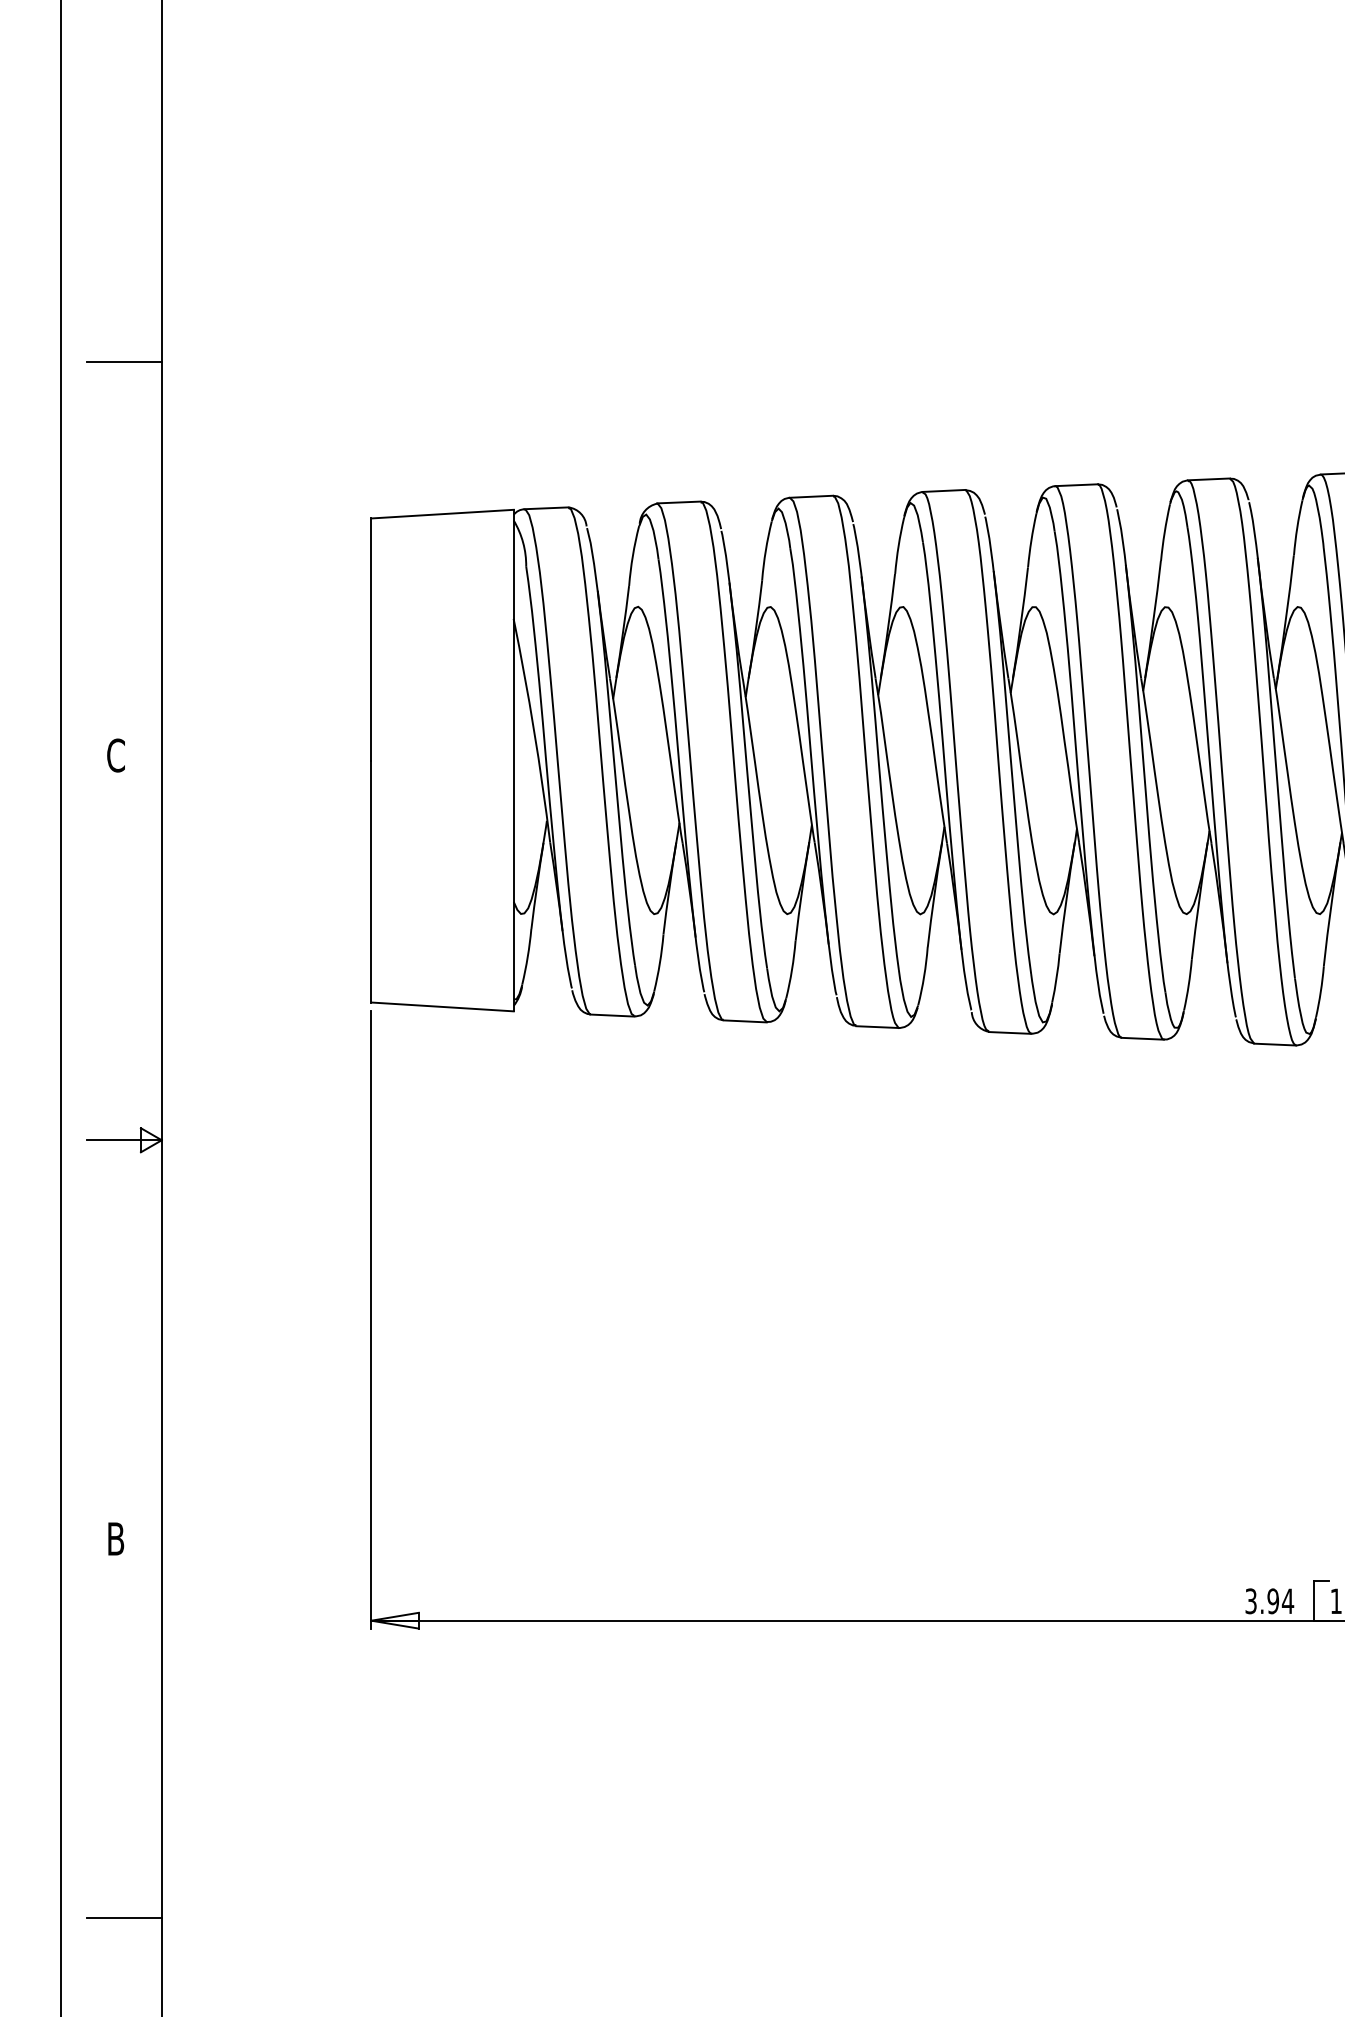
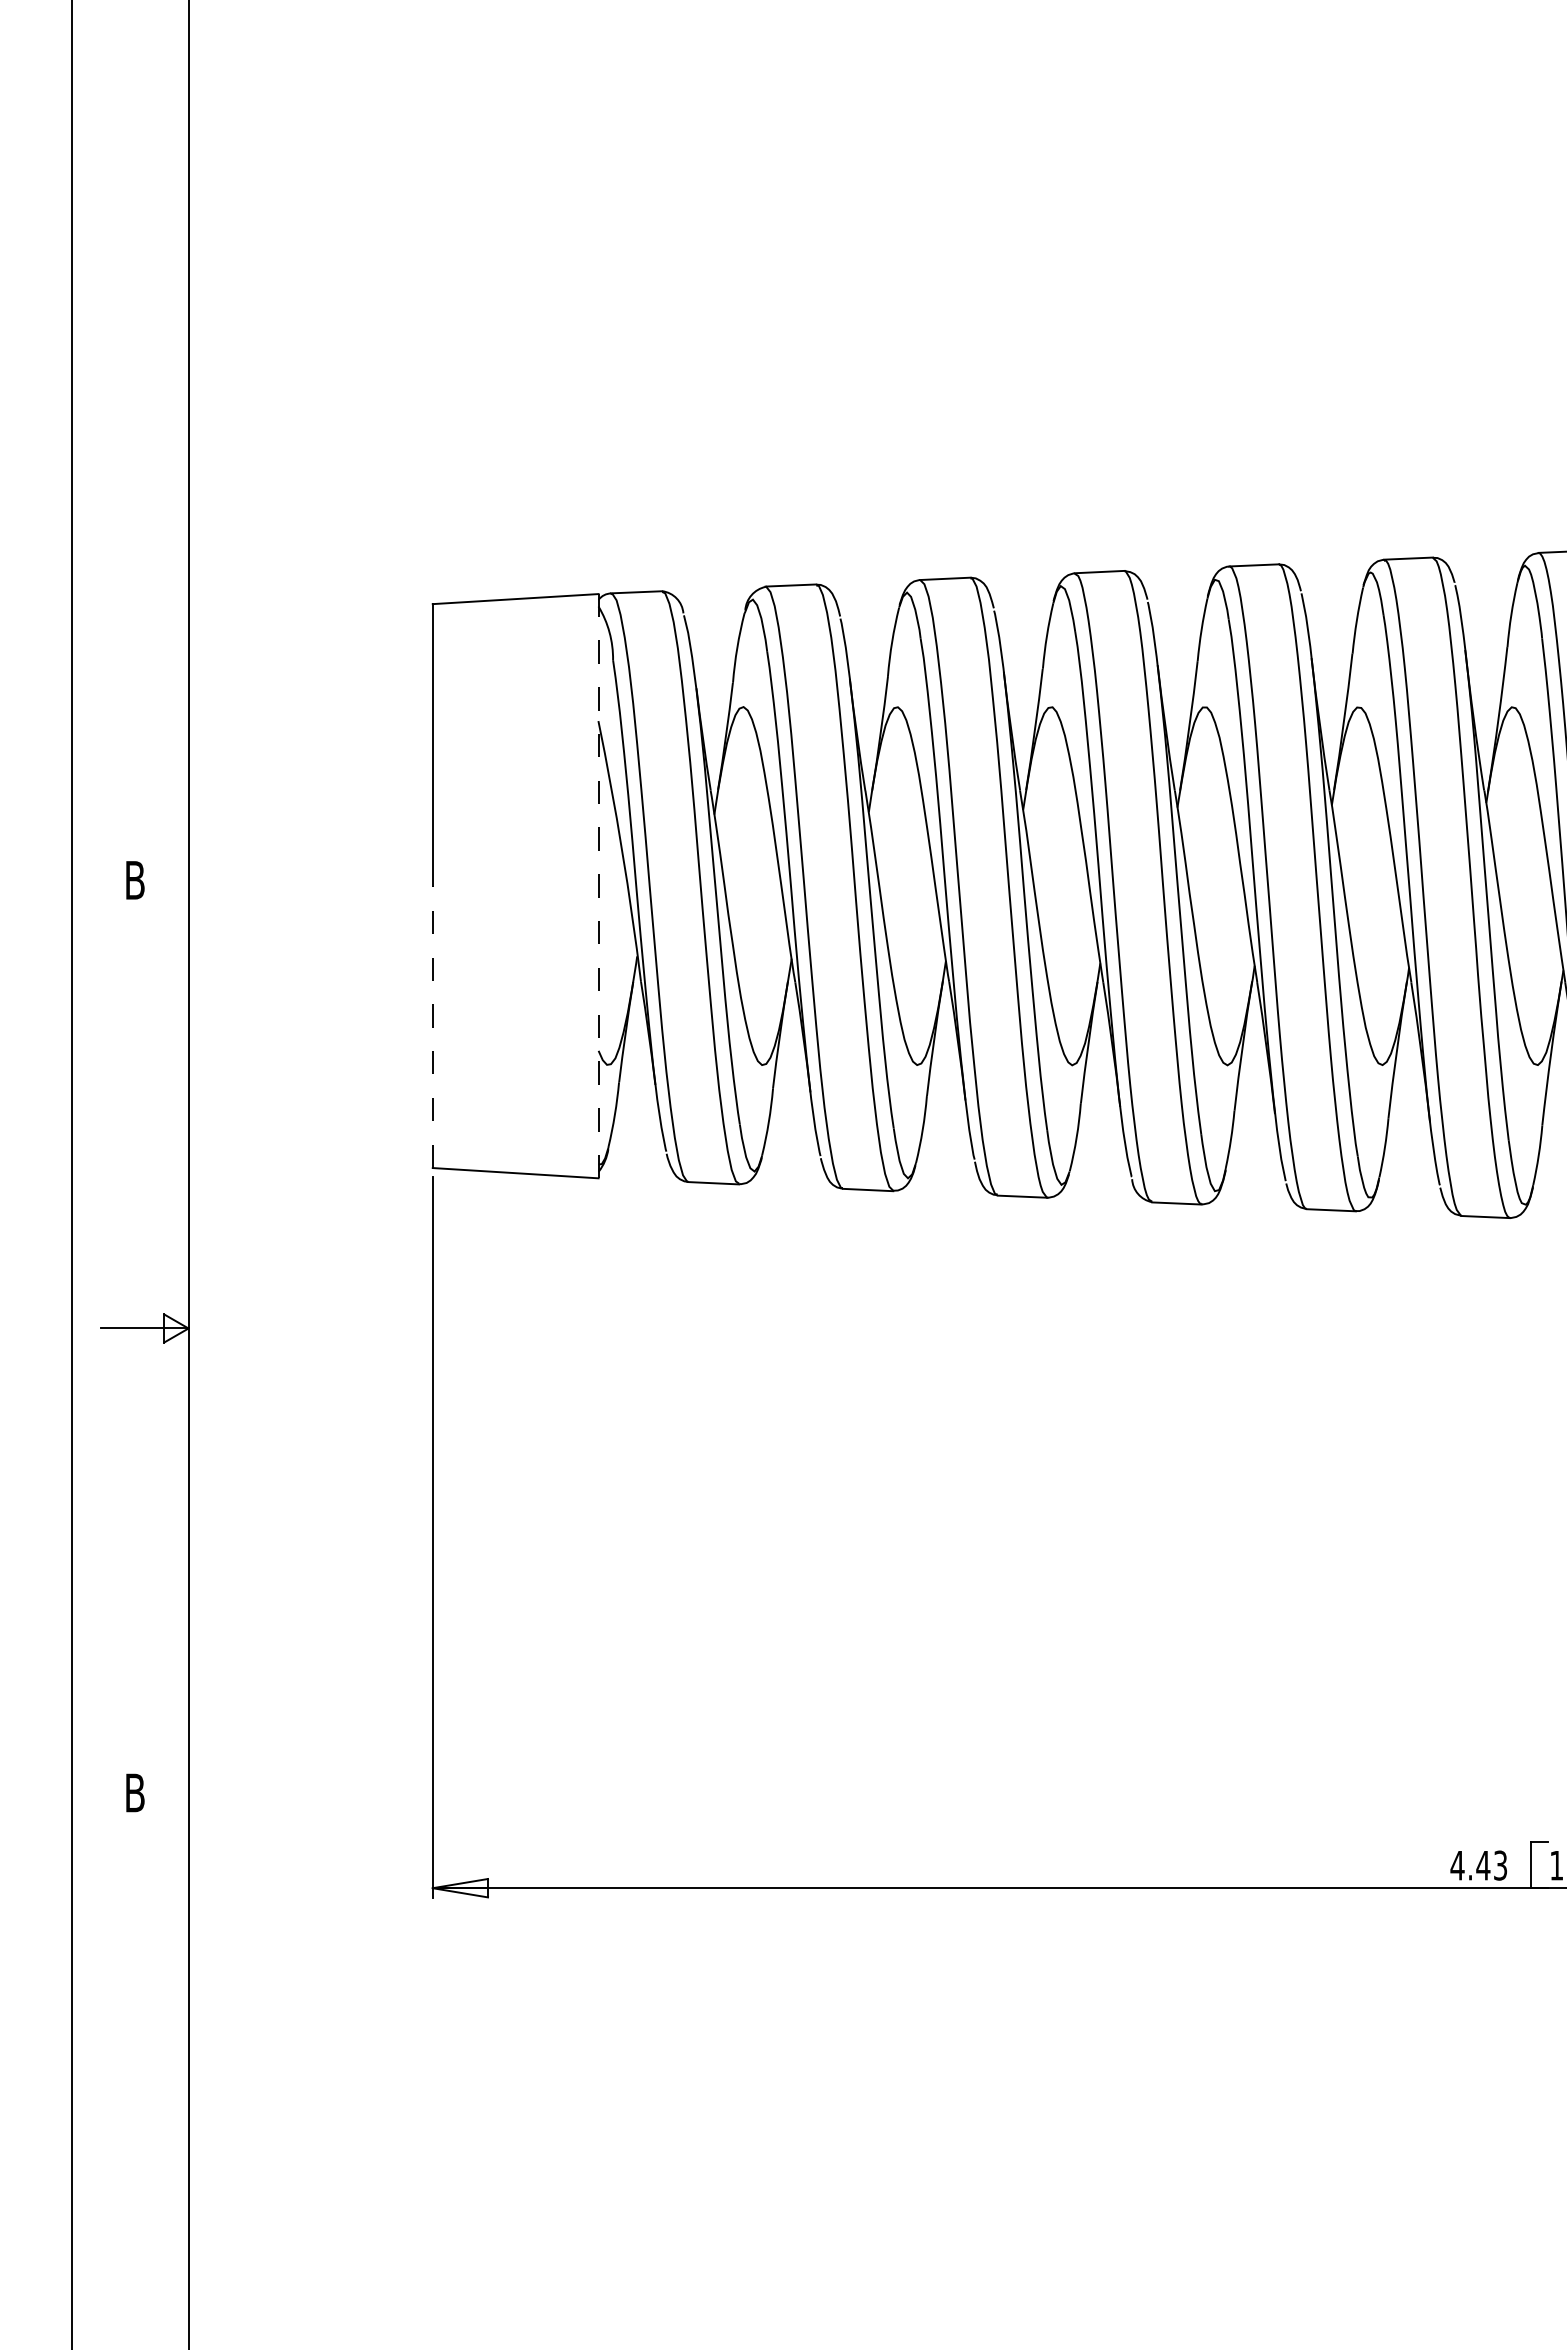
line: (123, 362) -> (144, 422), removed
text: (115, 755) -> (134, 880), C -> B
line: (513, 759) -> (598, 885), solid -> dashed
line: (371, 881) -> (432, 1027), solid -> dashed
text: (1269, 1601) -> (1478, 1865), 3.94 -> 4.43
line: (123, 1917) -> (144, 2234), removed

